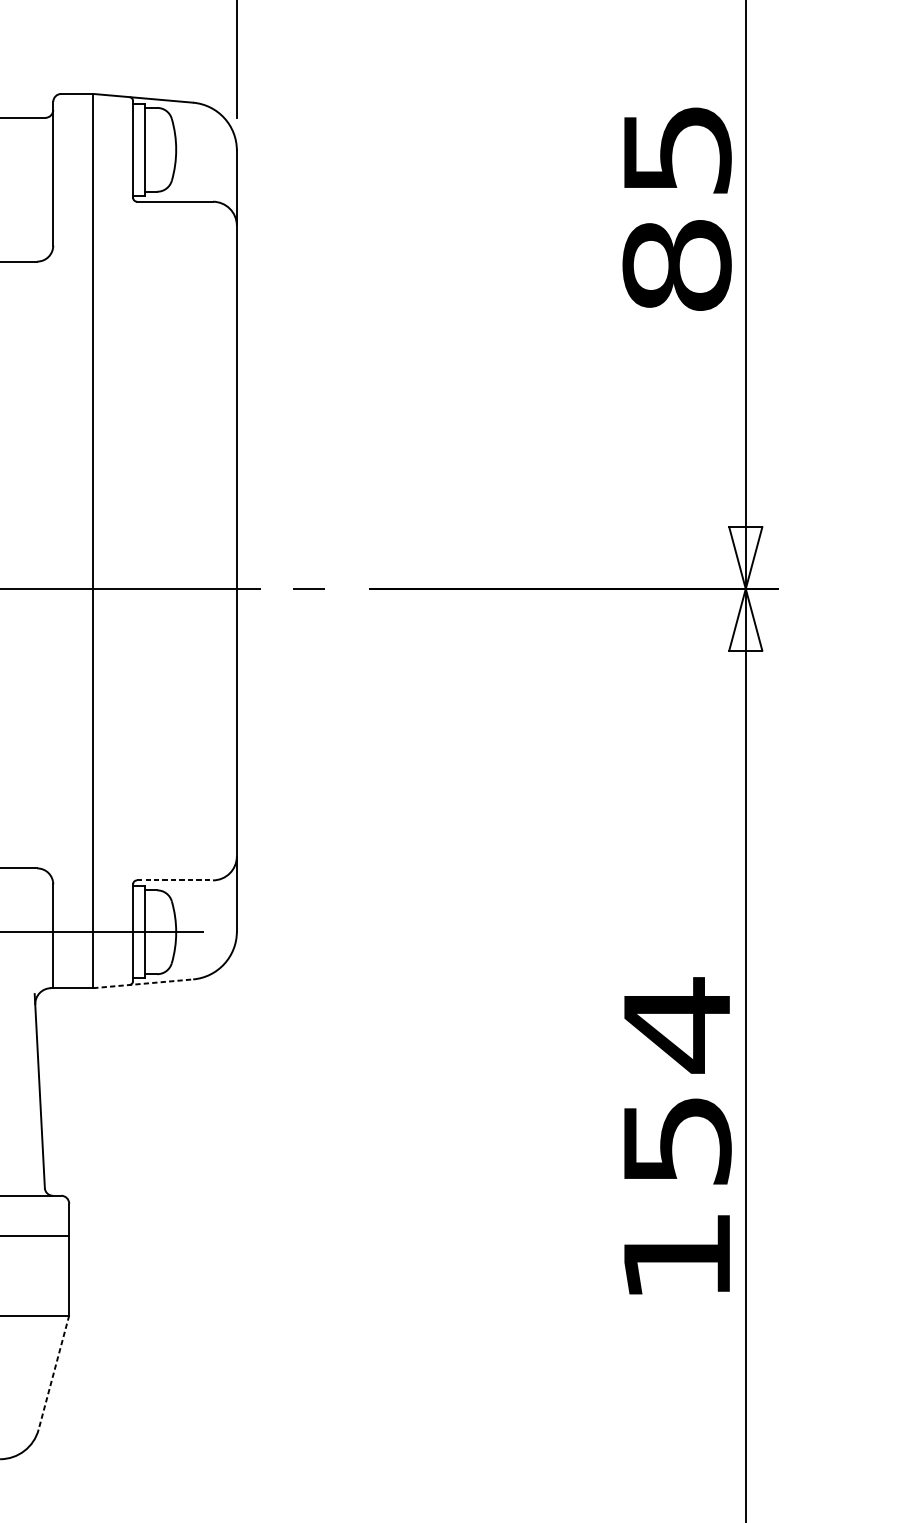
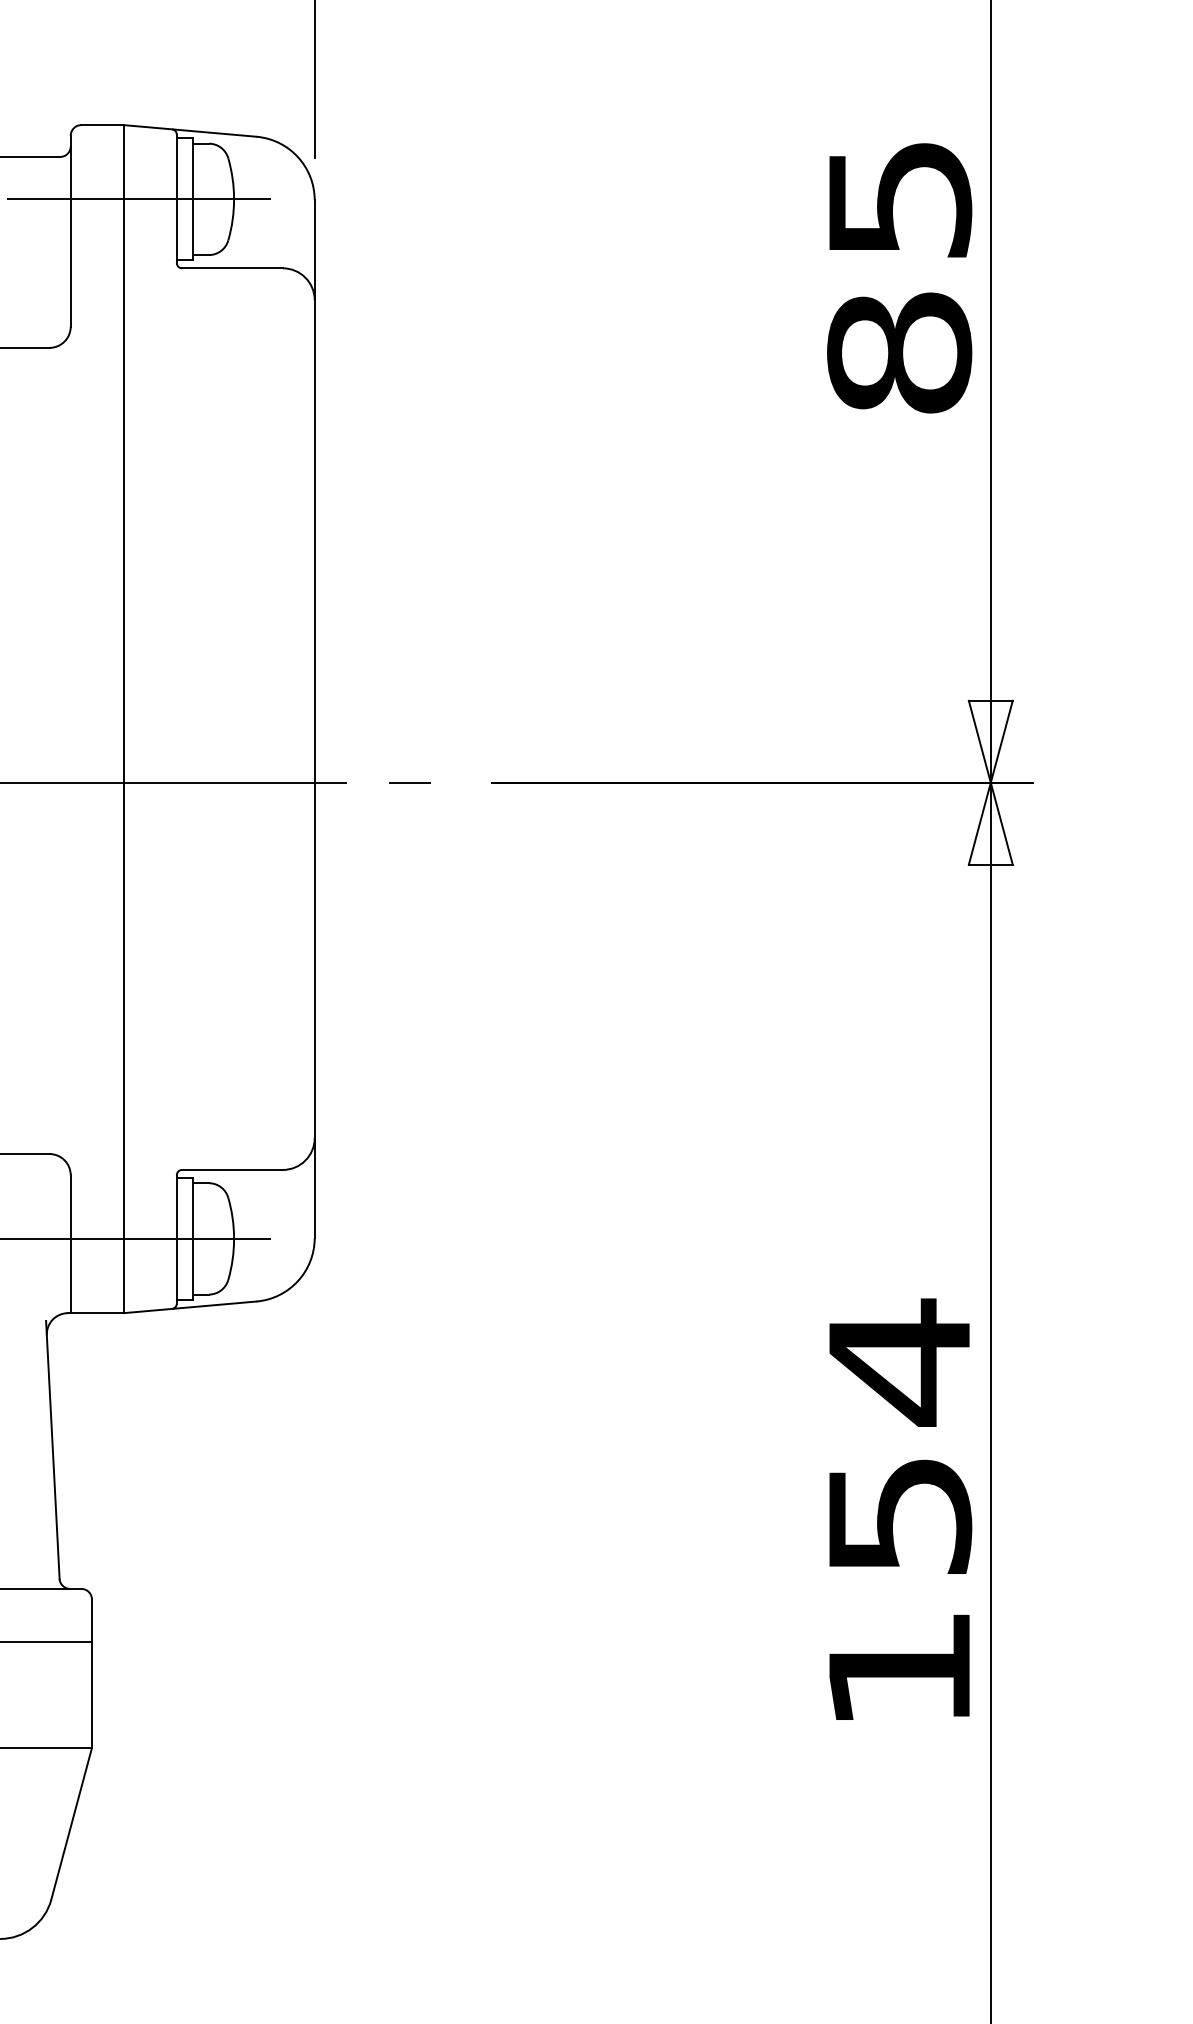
line: (104, 149) -> (138, 199), added
line: (175, 880) -> (233, 1169), dashed -> solid
line: (143, 983) -> (190, 1307), dashed -> solid
line: (53, 1373) -> (71, 1824), dashed -> solid

